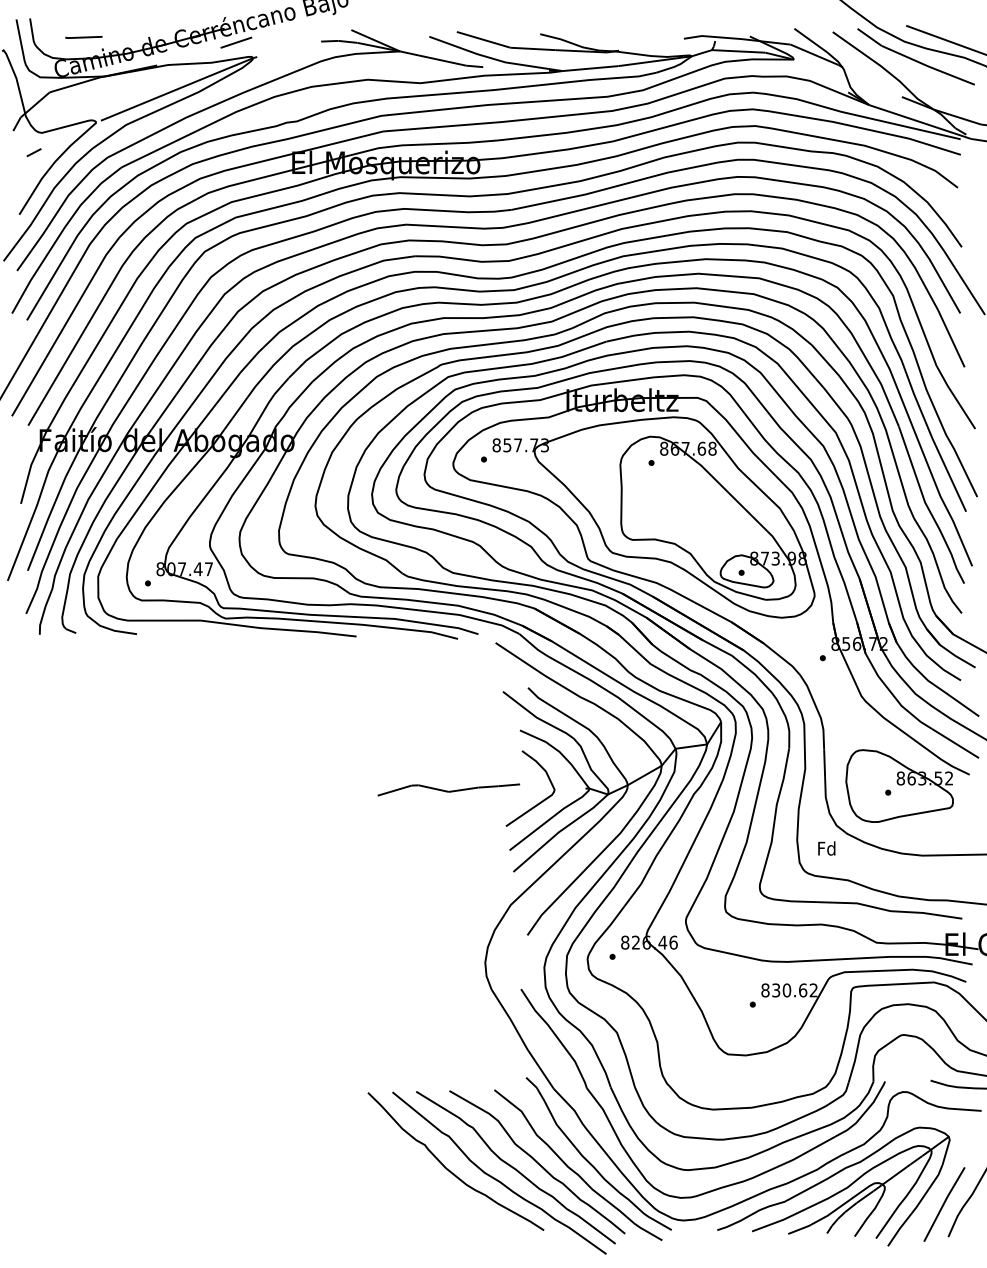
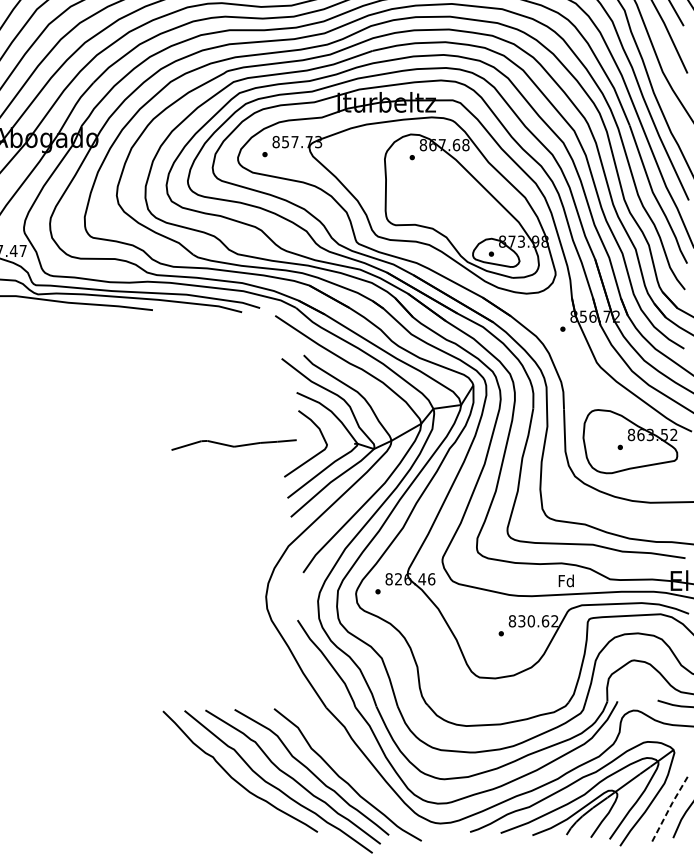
text: (826, 848) -> (566, 580), moved
part: (589, 1161) -> (357, 771), removed
line: (943, 1203) -> (668, 808), solid -> dashed

